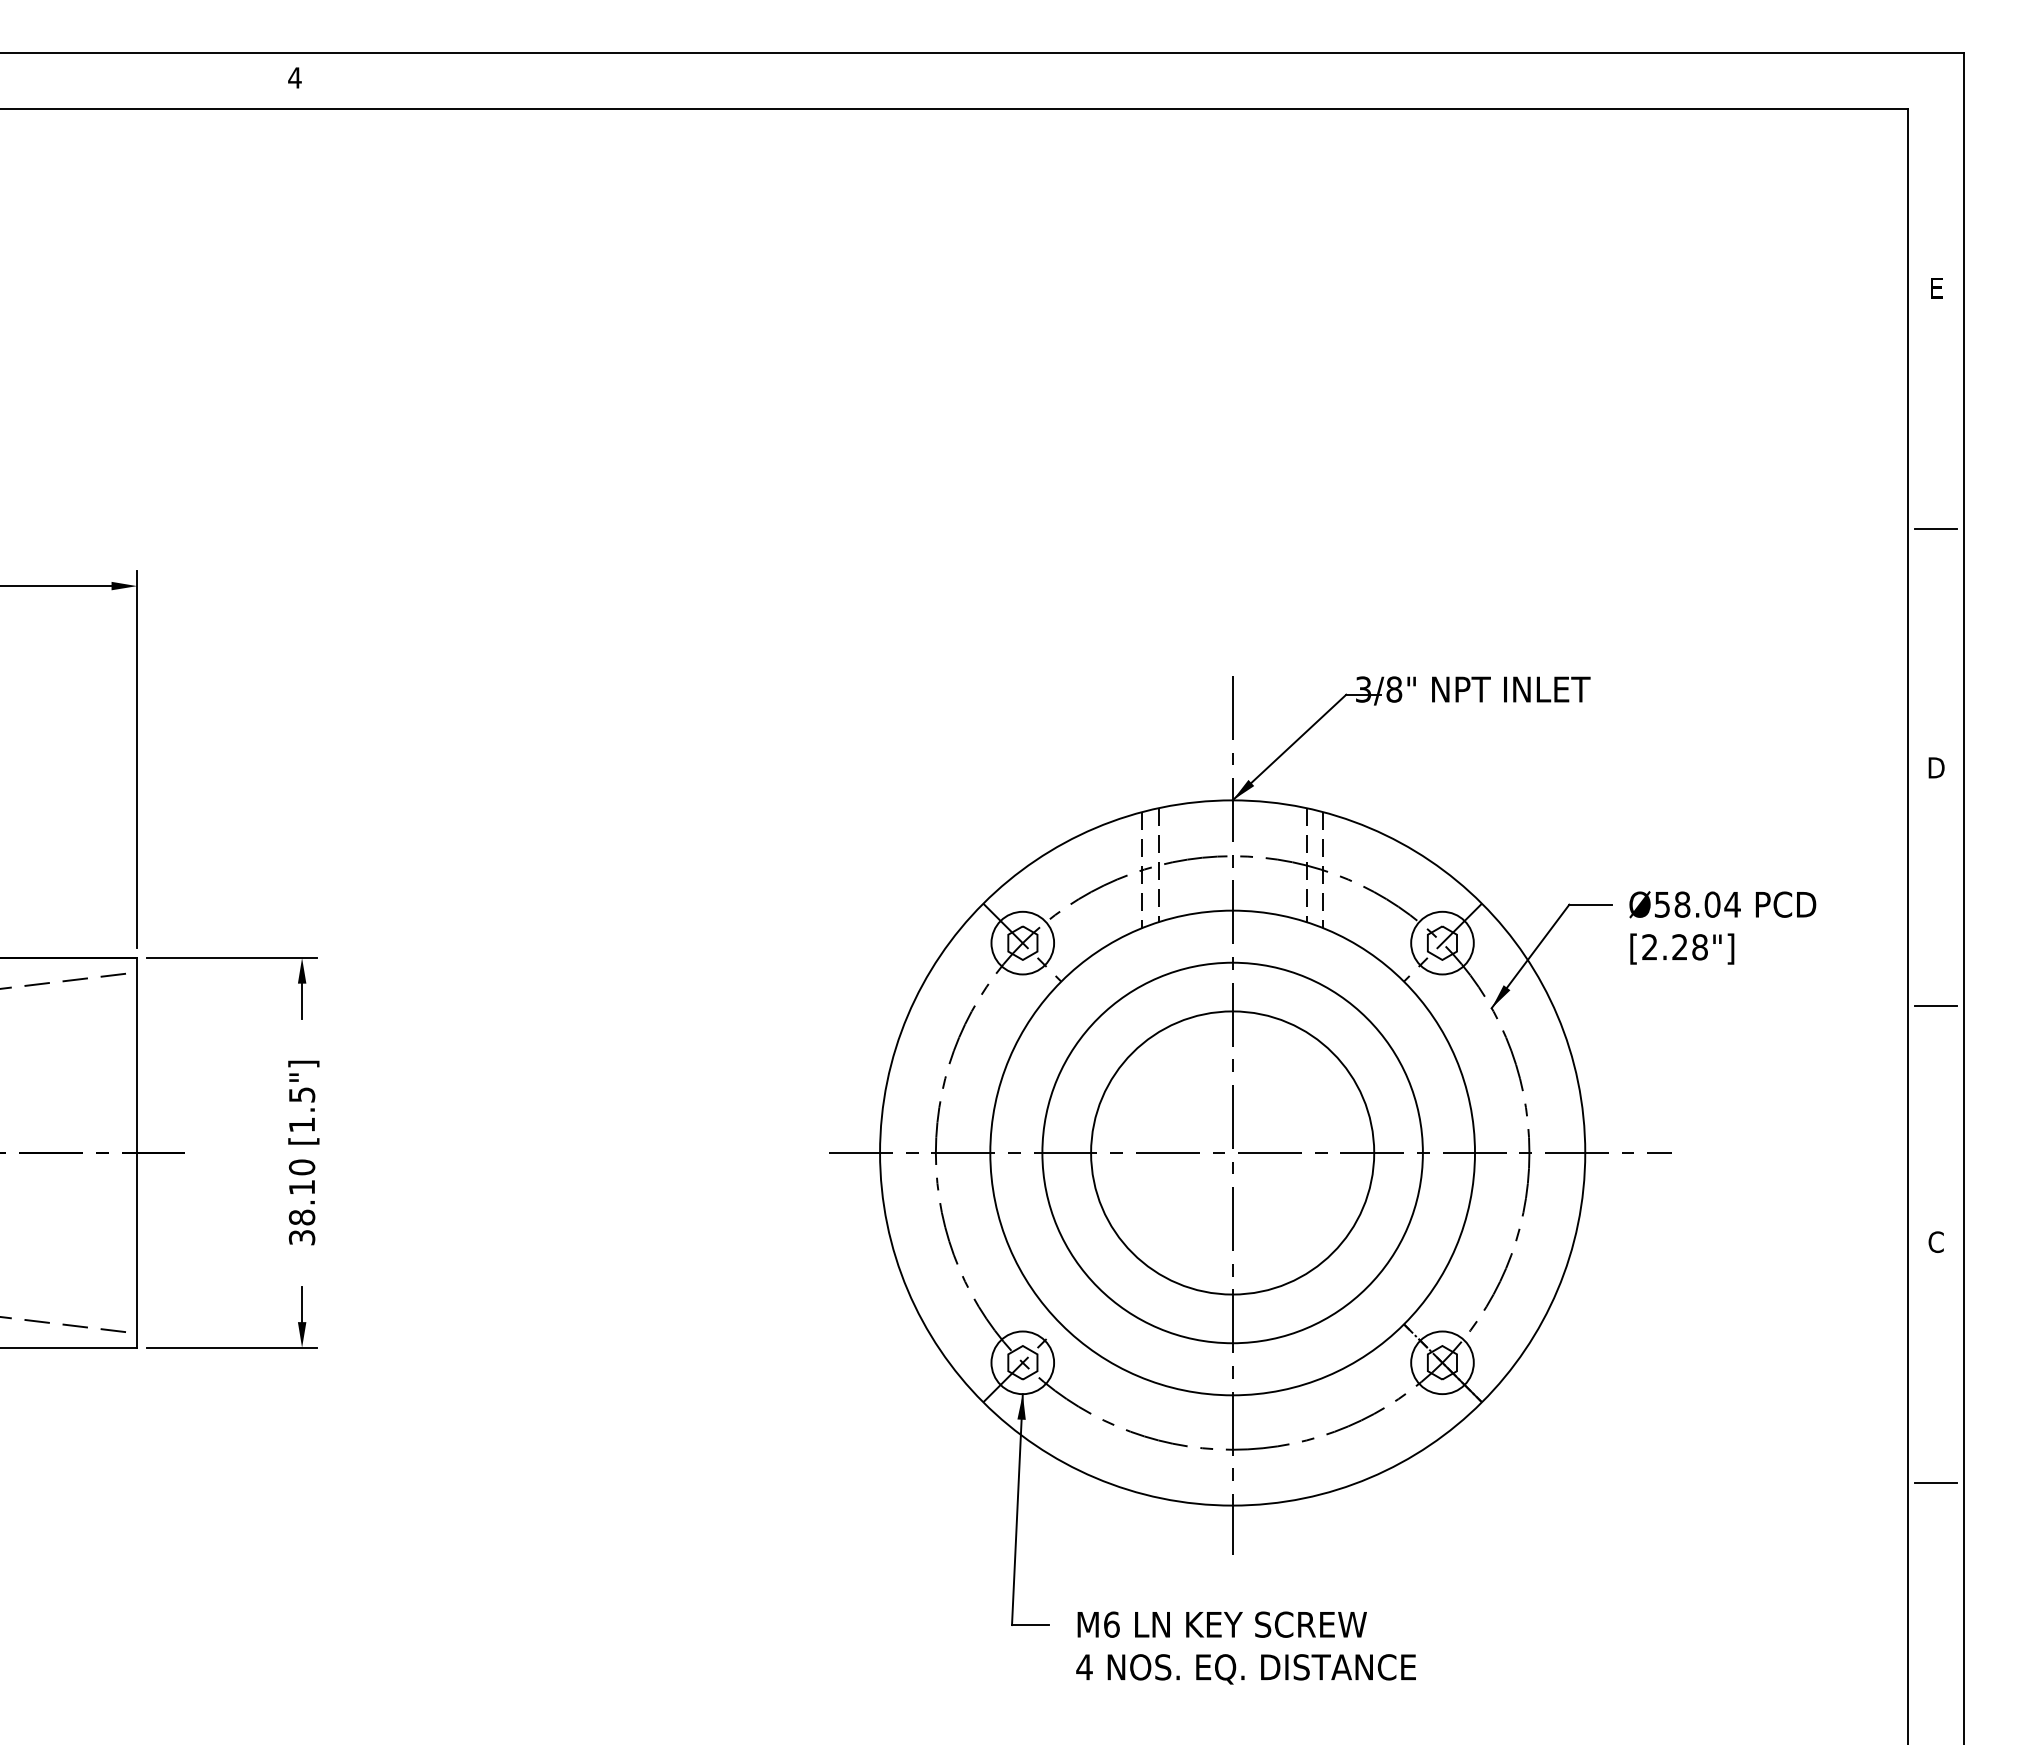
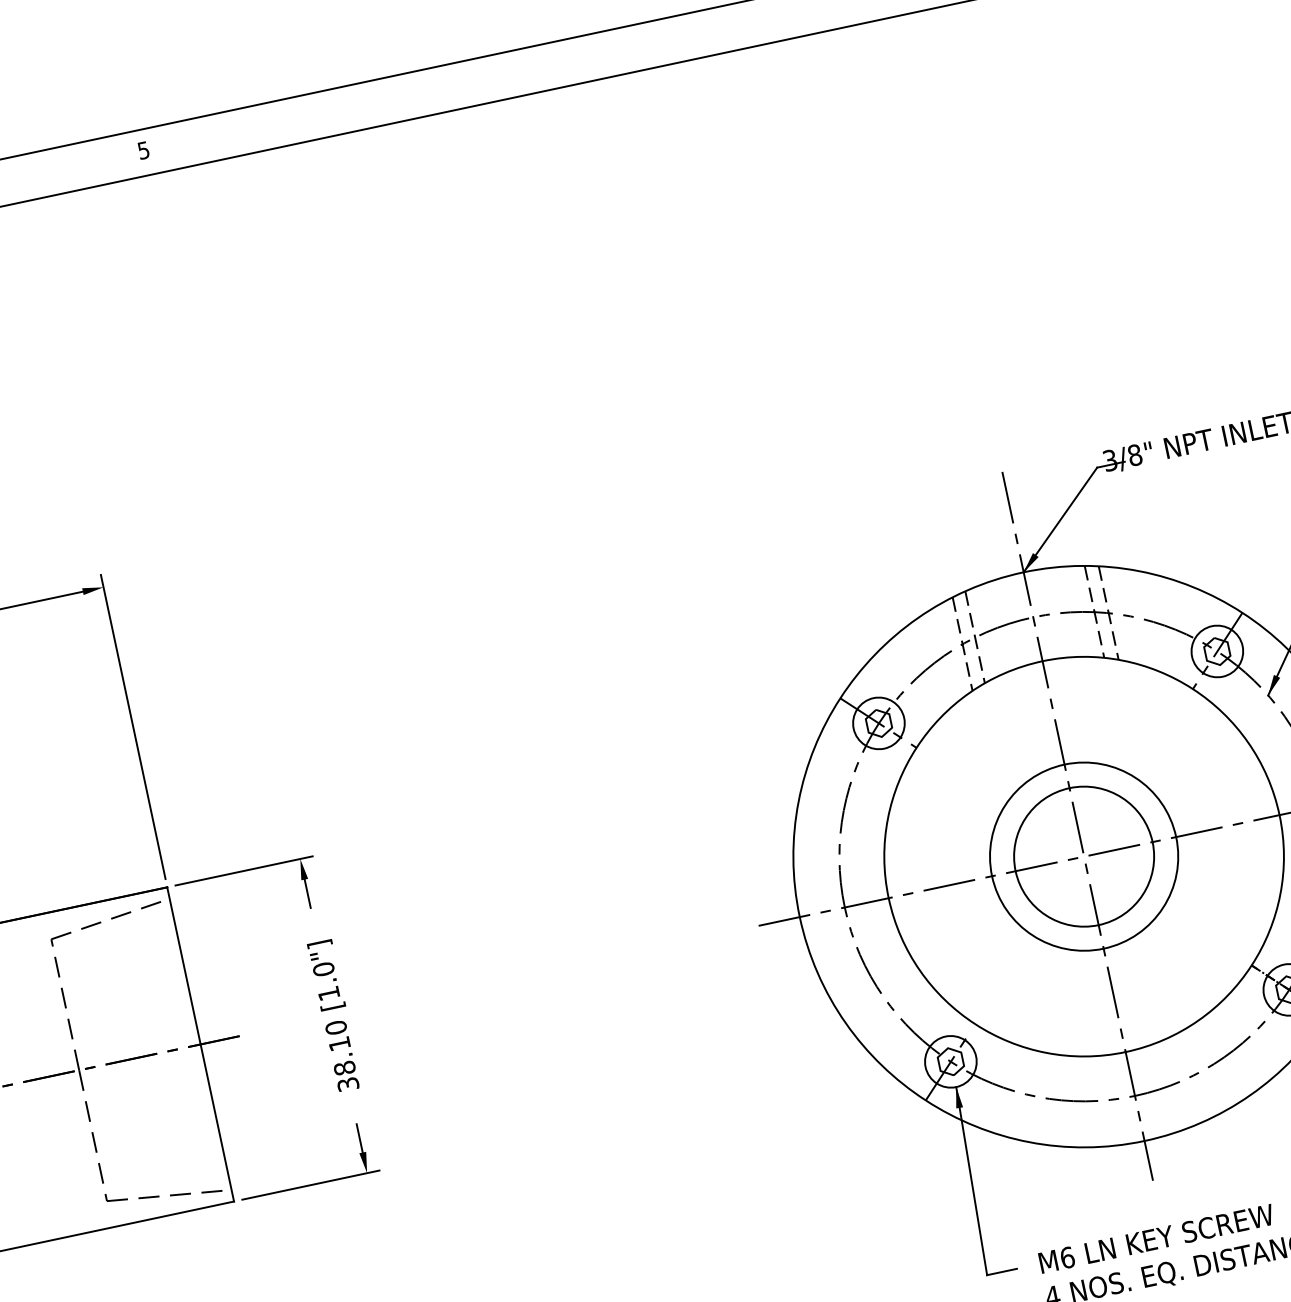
text: (294, 77) -> (143, 150), 4 -> 5
text: (301, 1094) -> (323, 969), [1.5"] -> [1.0"]
circle: (1232, 1152) -> (1083, 856), size x0.6
circle: (1232, 1152) -> (1083, 856), size x0.6

